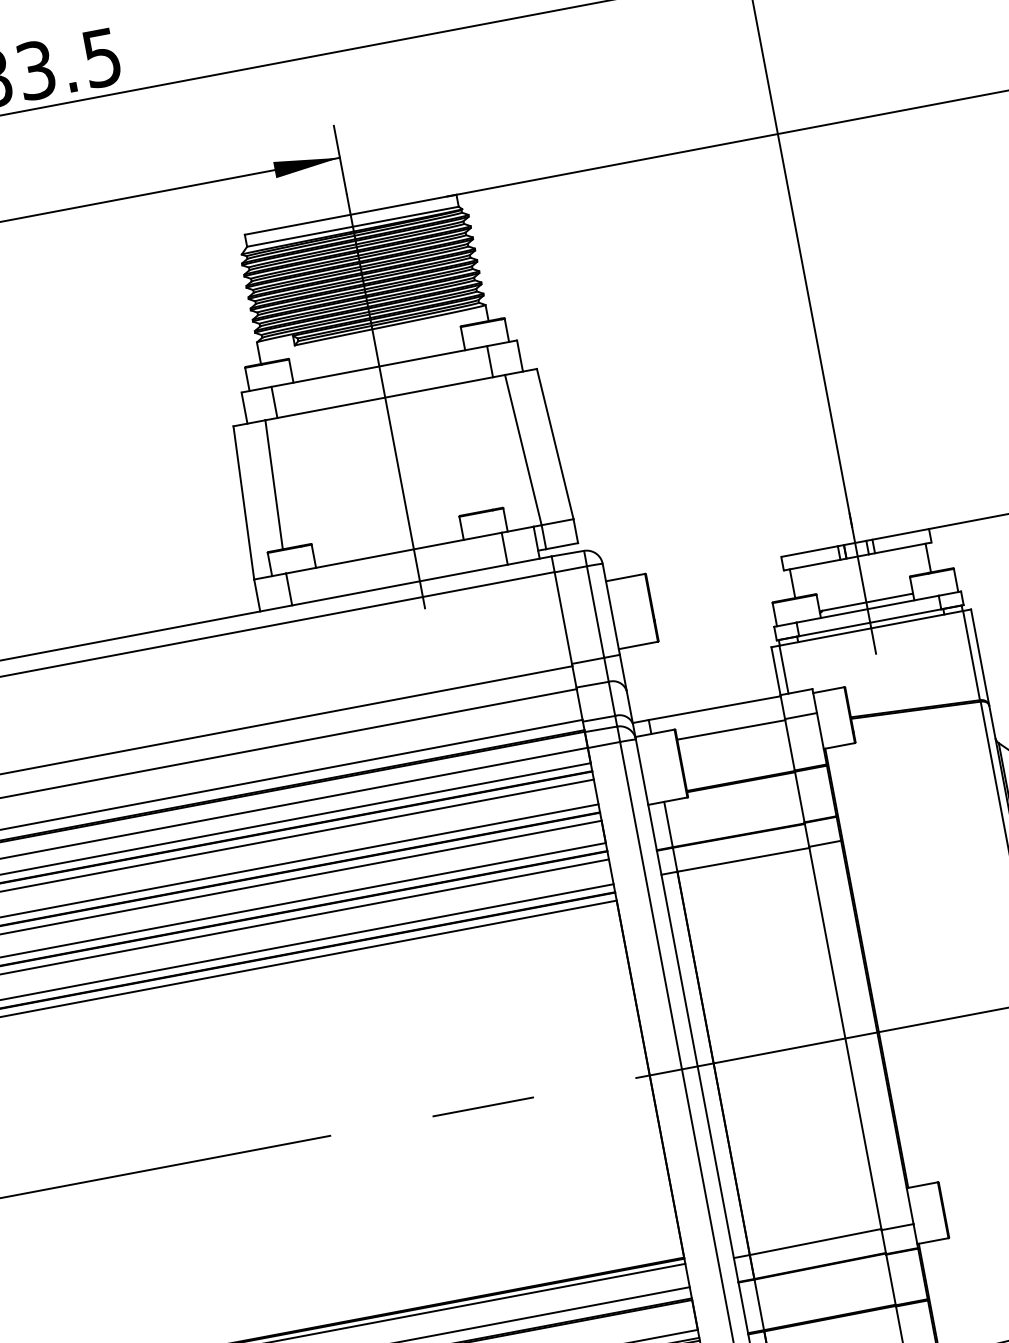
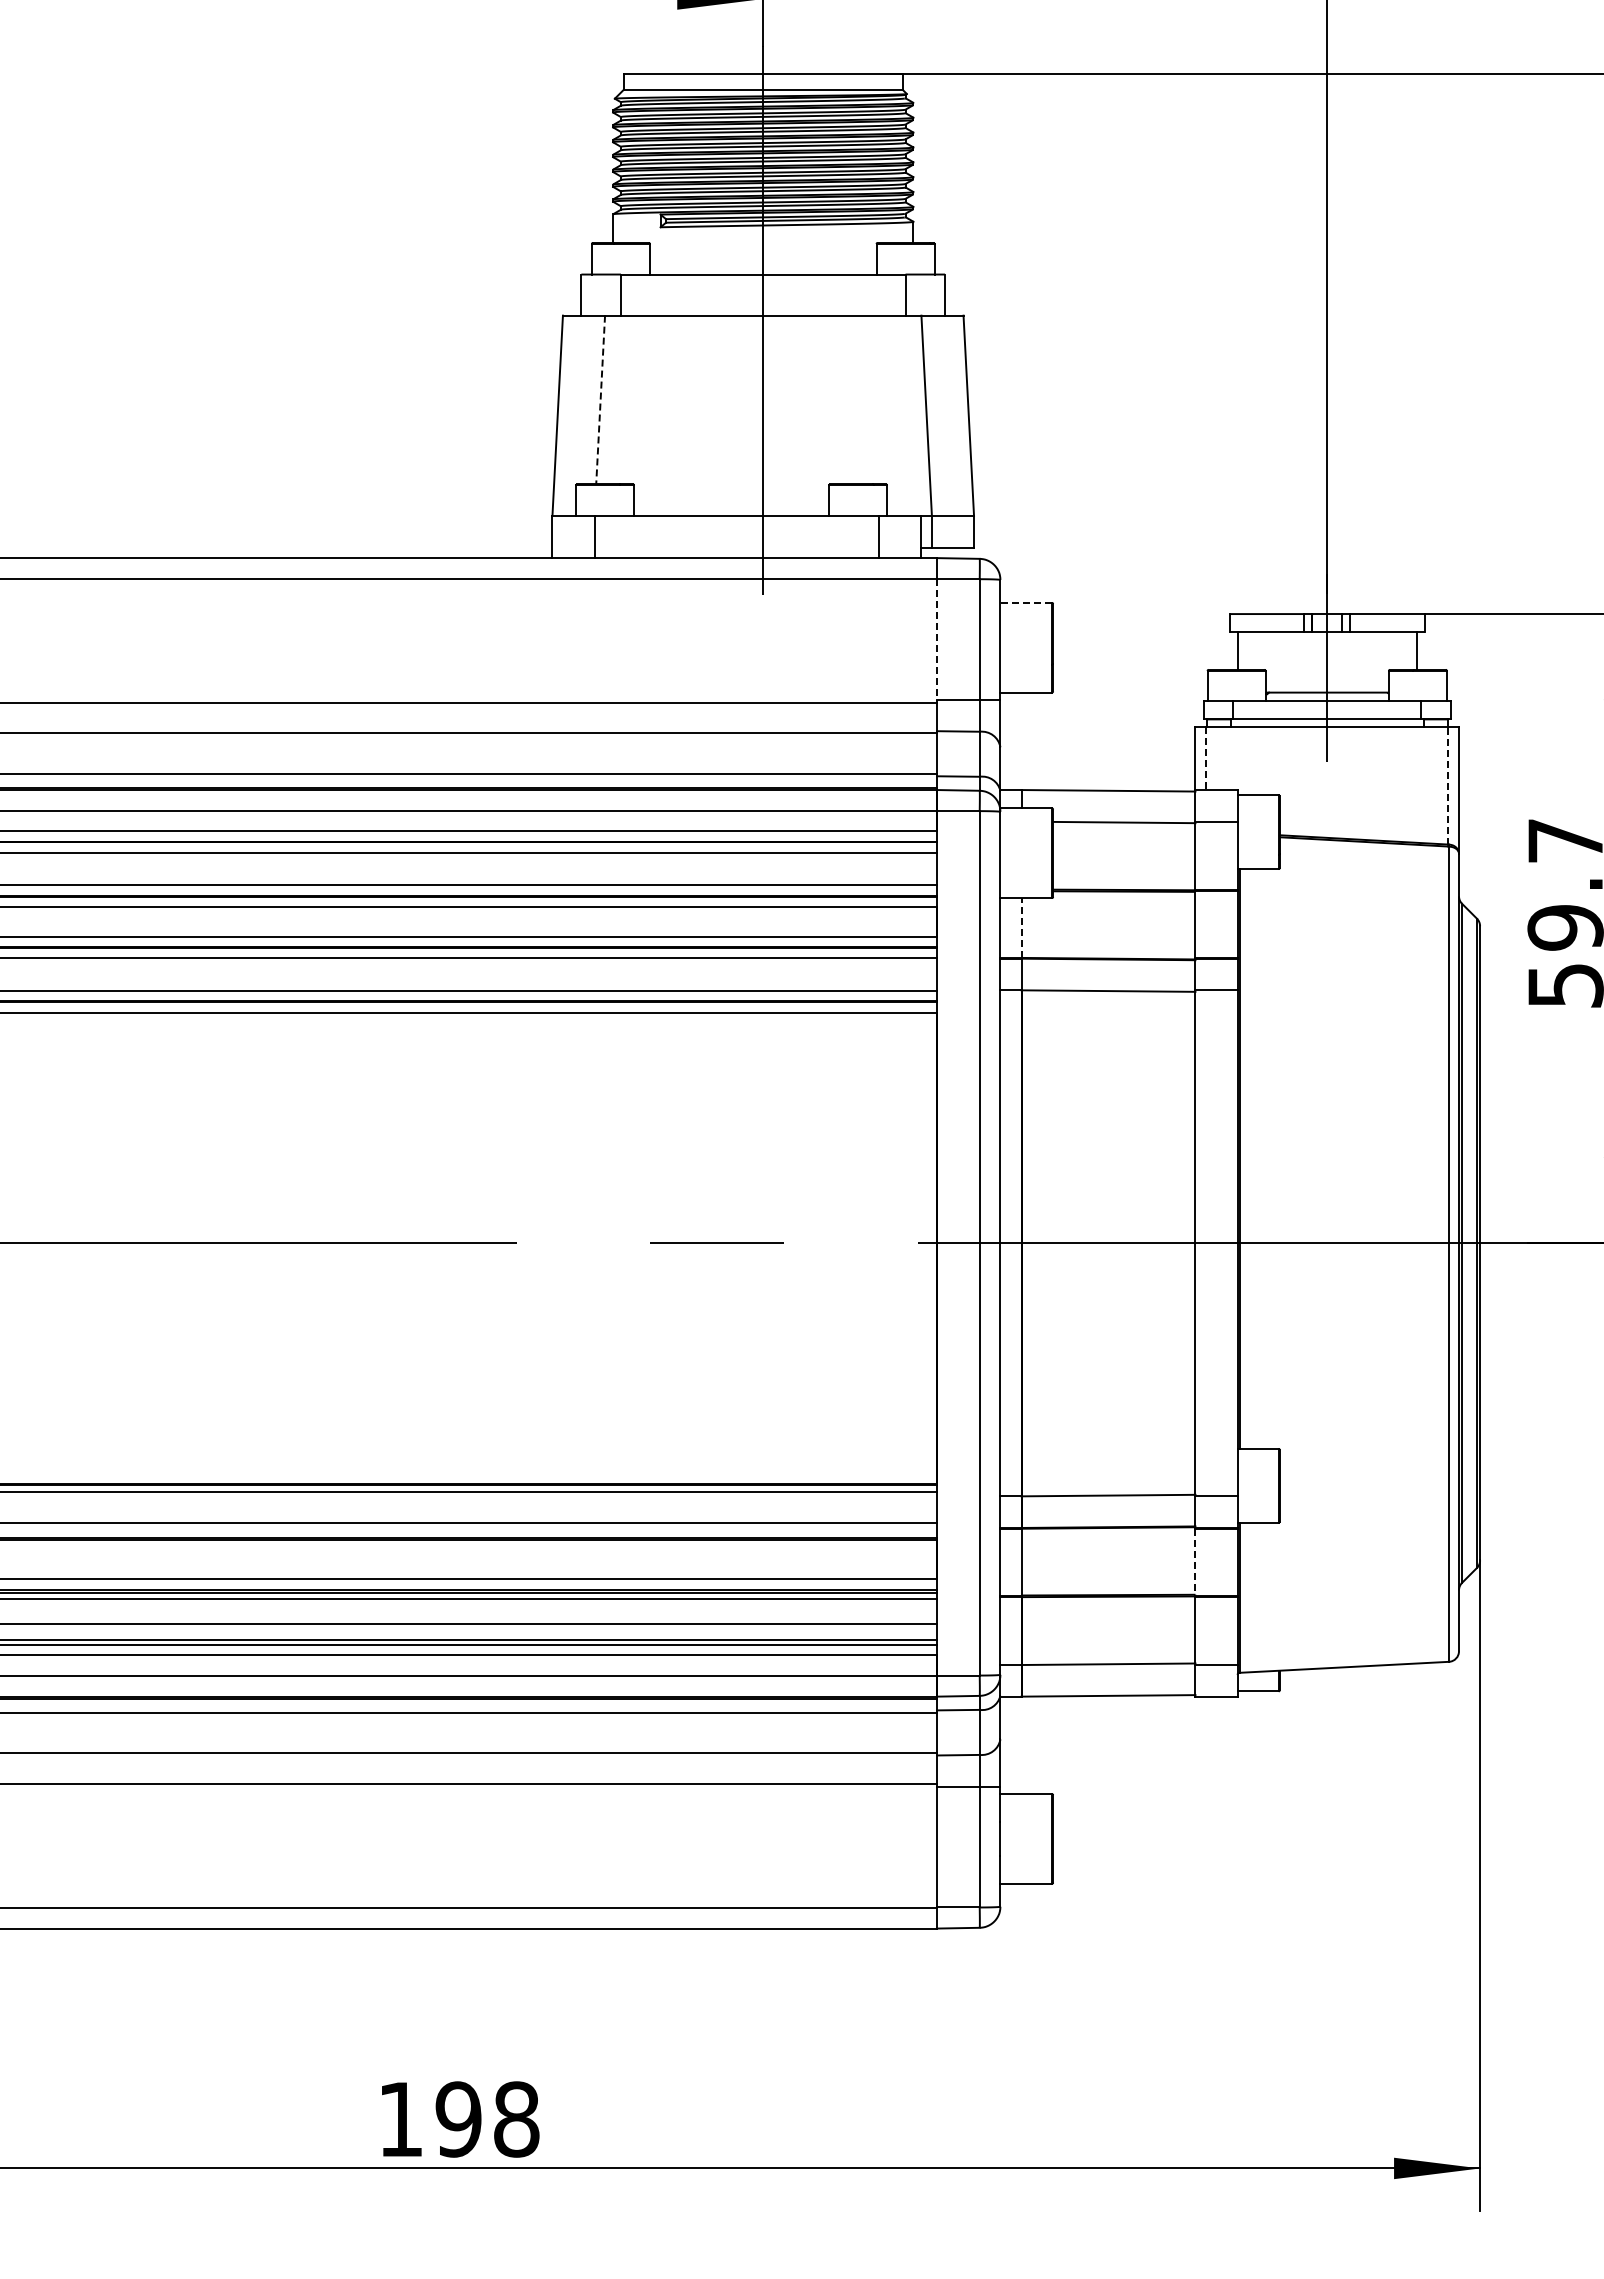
line: (274, 485) -> (600, 400), solid -> dashed
line: (625, 577) -> (1026, 602), solid -> dashed
line: (563, 619) -> (937, 641), solid -> dashed
line: (971, 655) -> (1448, 785), solid -> dashed
line: (784, 669) -> (1206, 758), solid -> dashed
line: (668, 824) -> (1021, 928), solid -> dashed
line: (891, 1280) -> (1195, 1562), solid -> dashed

